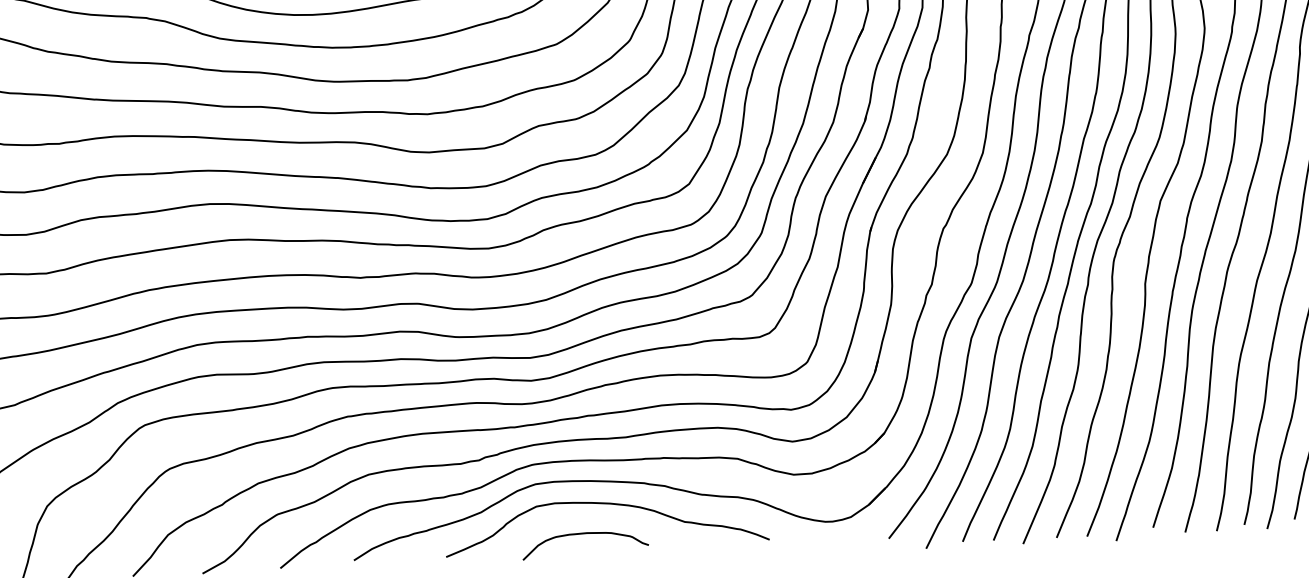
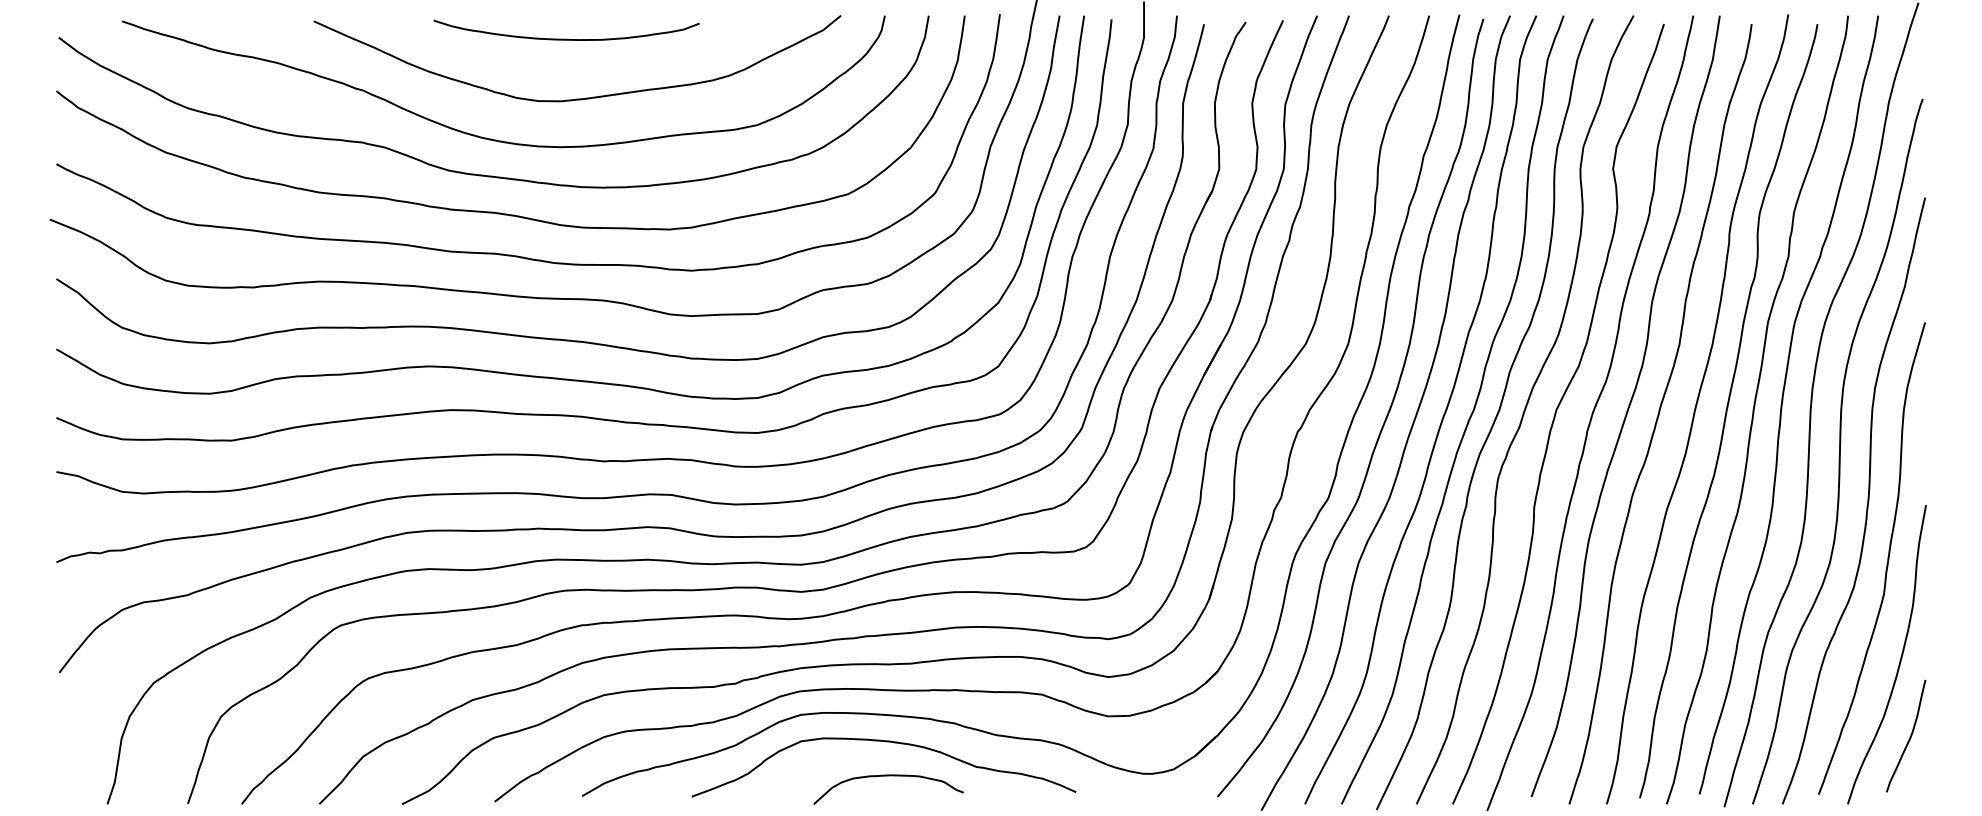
curve: (585, 534) -> (888, 776), moved

